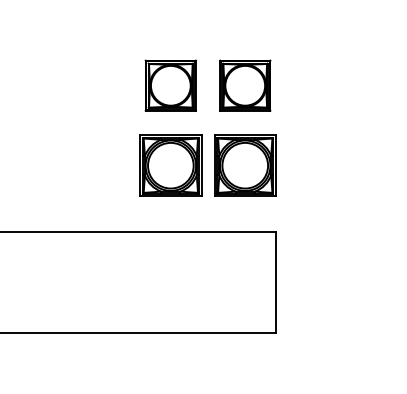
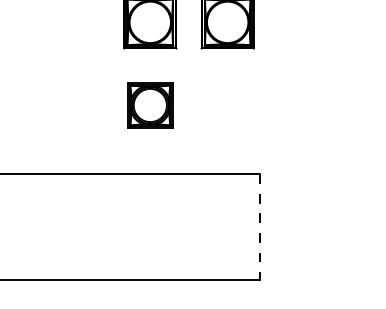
part: (170, 165) -> (149, 105), size x0.7
part: (245, 165) -> (227, 105), removed
line: (276, 282) -> (260, 227), solid -> dashed

